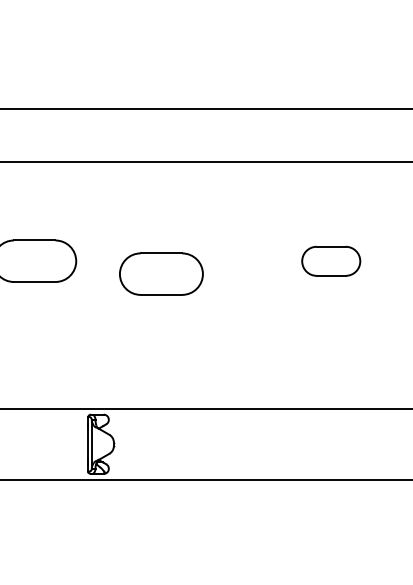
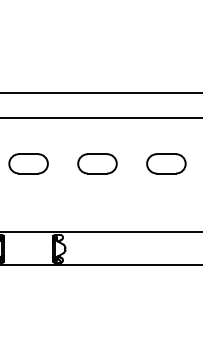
part: (331, 260) -> (166, 163), size x1.43
part: (161, 273) -> (97, 163), moved

